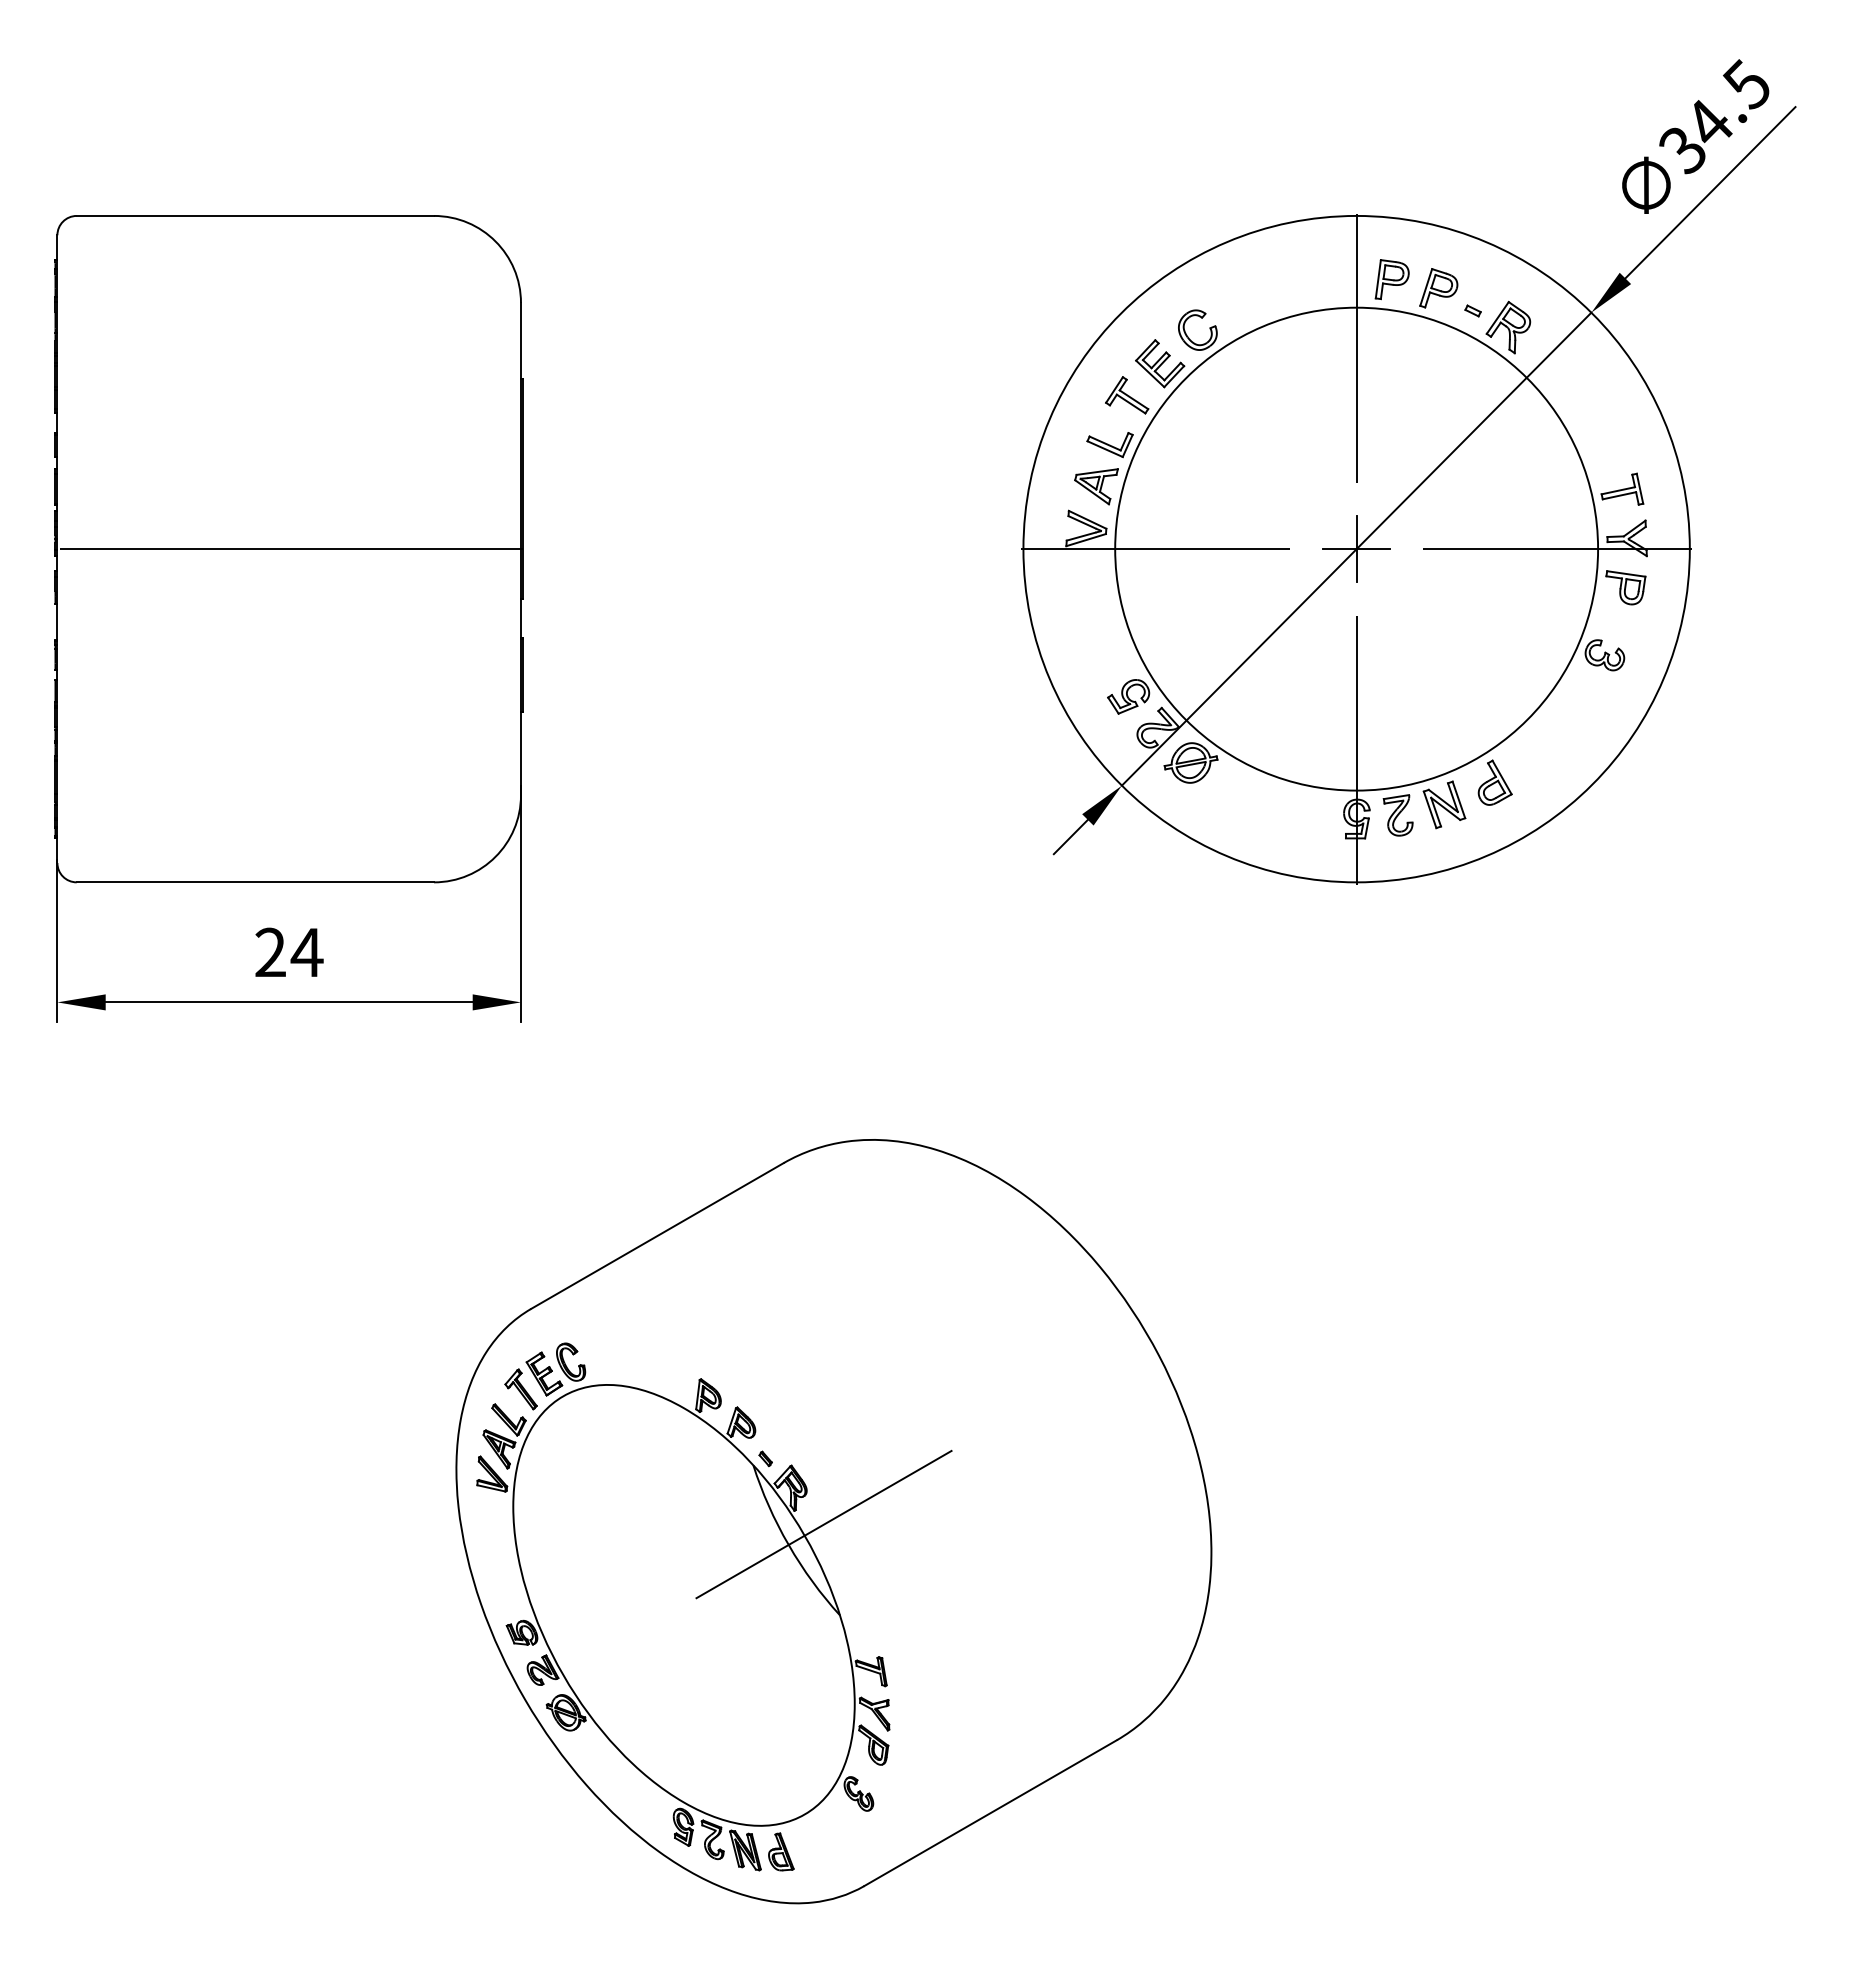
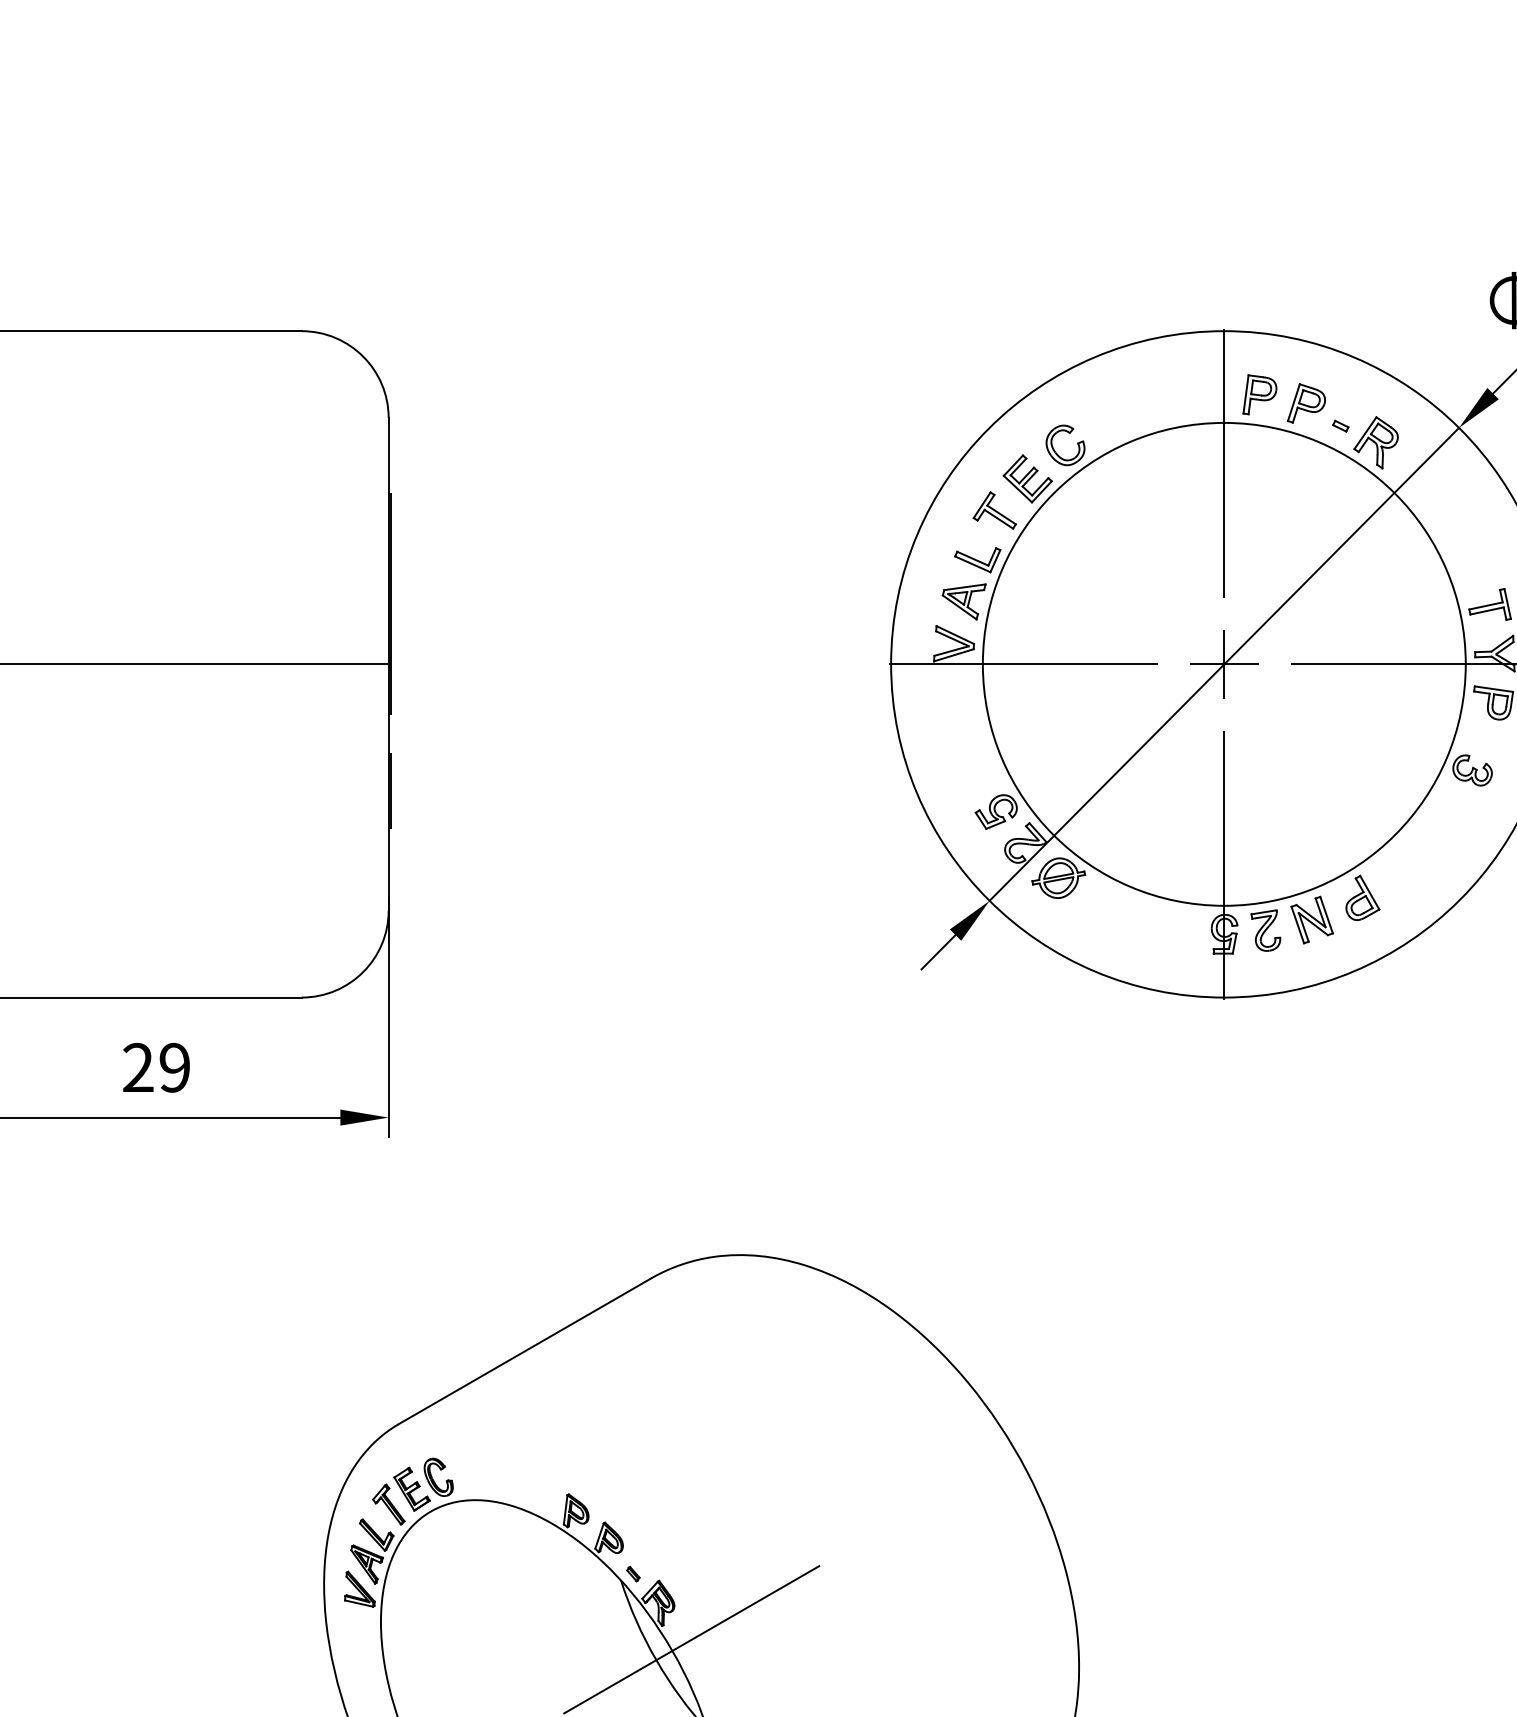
text: (306, 952) -> (174, 1067), 24 -> 29

